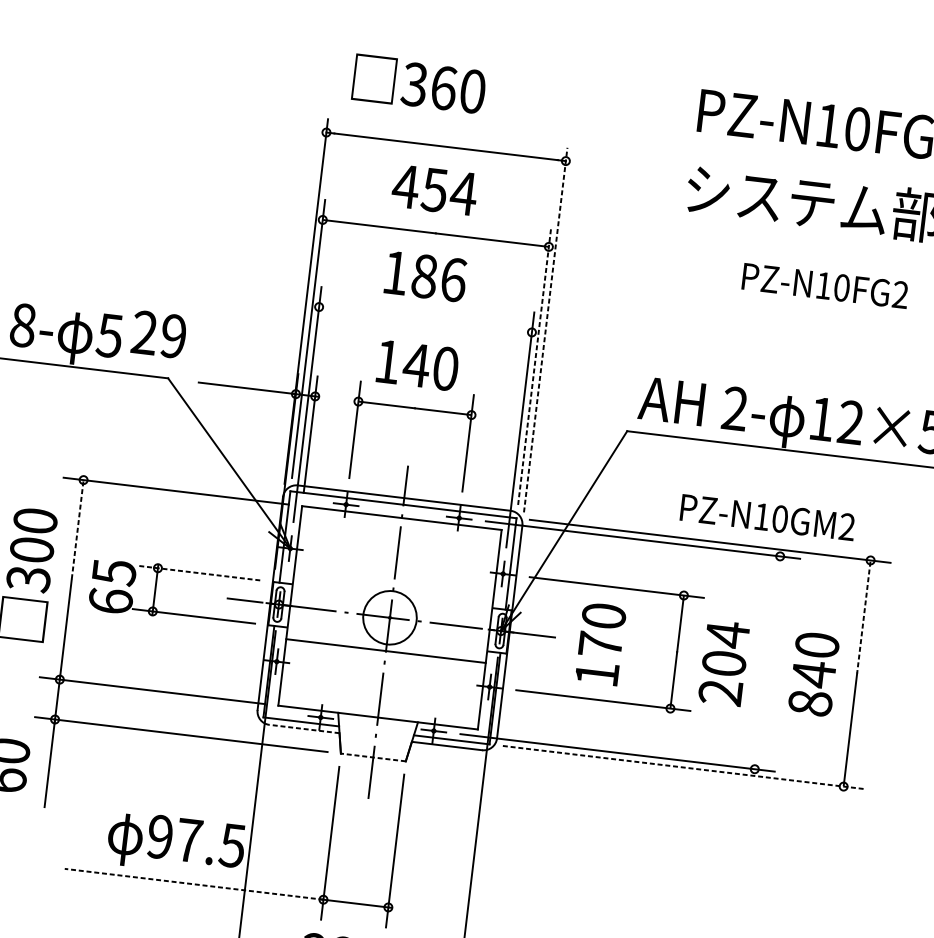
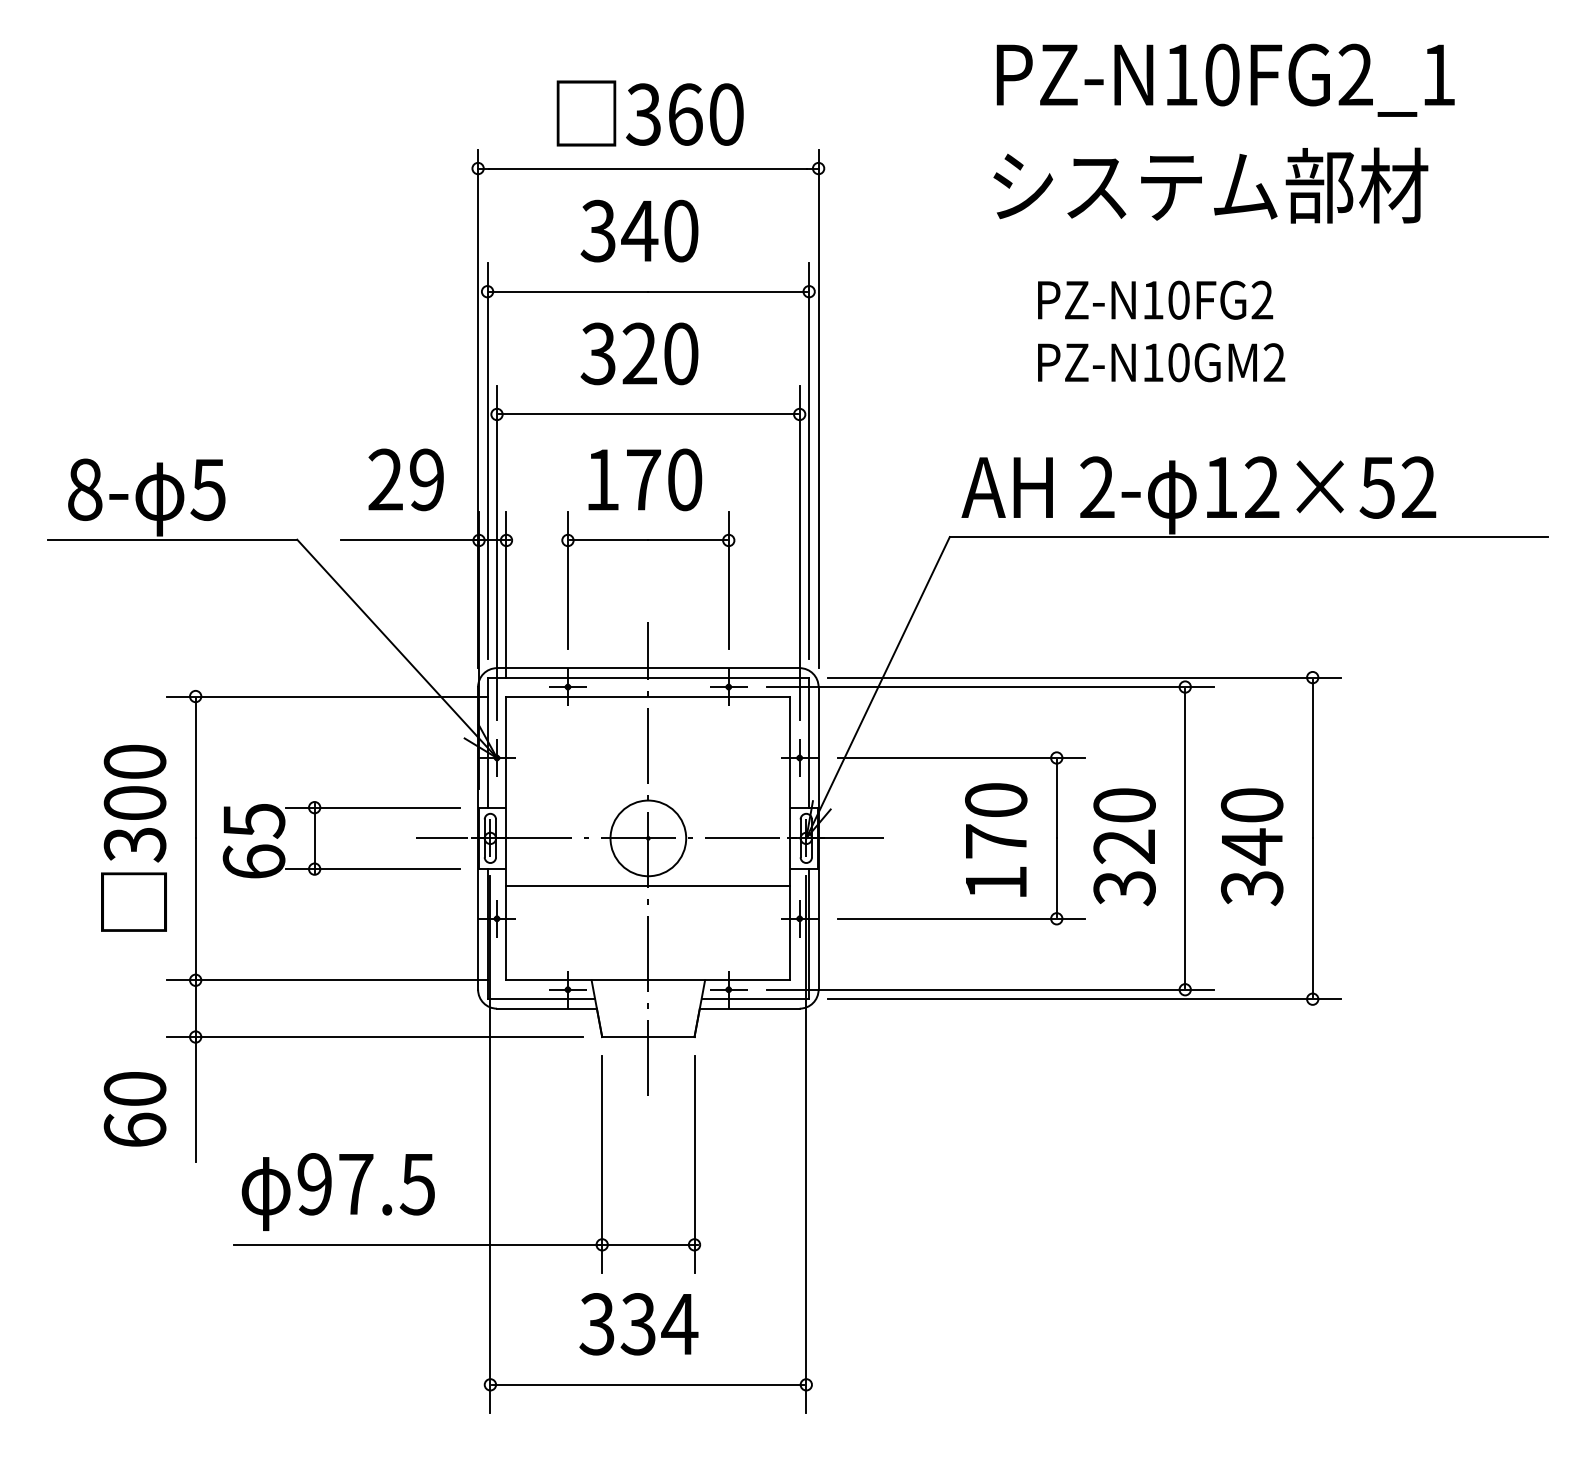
text: (418, 84) -> (649, 113), moved
text: (434, 189) -> (639, 230), 454 -> 340
text: (424, 276) -> (639, 353), 186 -> 320
text: (825, 285) -> (1155, 299), moved
line: (424, 319) -> (647, 414), added
line: (545, 329) -> (818, 408), dashed -> solid
text: (158, 334) -> (405, 479), moved
text: (416, 365) -> (643, 479), 140 -> 170
line: (534, 366) -> (809, 461), dashed -> solid
text: (767, 517) -> (1161, 362), moved
line: (77, 530) -> (195, 768), dashed -> solid
line: (199, 573) -> (373, 807), dashed -> solid
line: (863, 618) -> (1312, 759), dashed -> solid
text: (600, 643) -> (996, 839), moved
line: (767, 662) -> (1185, 837), added
text: (724, 663) -> (1124, 846), 204 -> 320
text: (809, 703) -> (1251, 888), 840 -> 340
line: (304, 728) -> (546, 1008), dashed -> solid
line: (372, 757) -> (647, 1037), dashed -> solid
line: (683, 767) -> (1084, 999), dashed -> solid
text: (175, 844) -> (337, 1191), moved
line: (194, 884) -> (418, 1244), dashed -> solid

